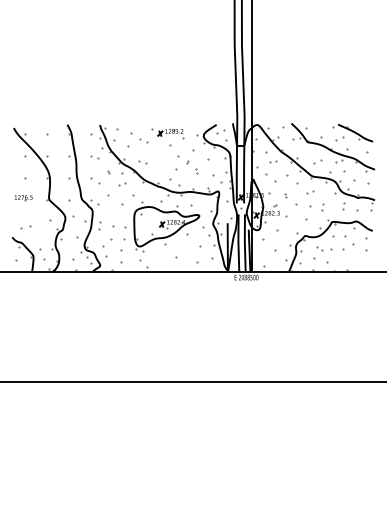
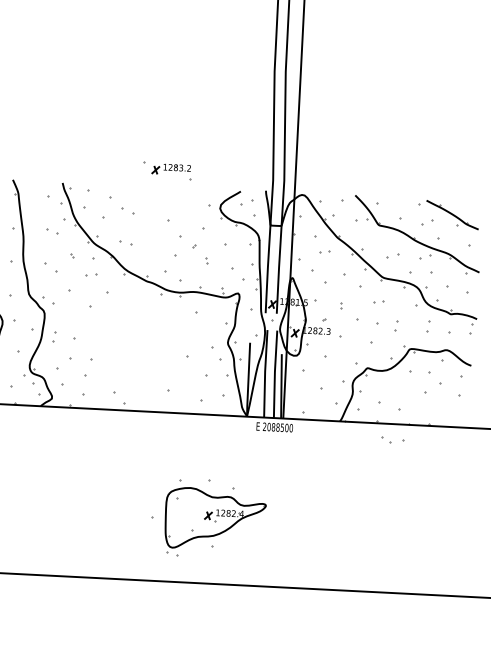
part: (167, 133) -> (166, 170), moved
part: (162, 226) -> (208, 518), moved
part: (324, 248) -> (393, 439), moved

